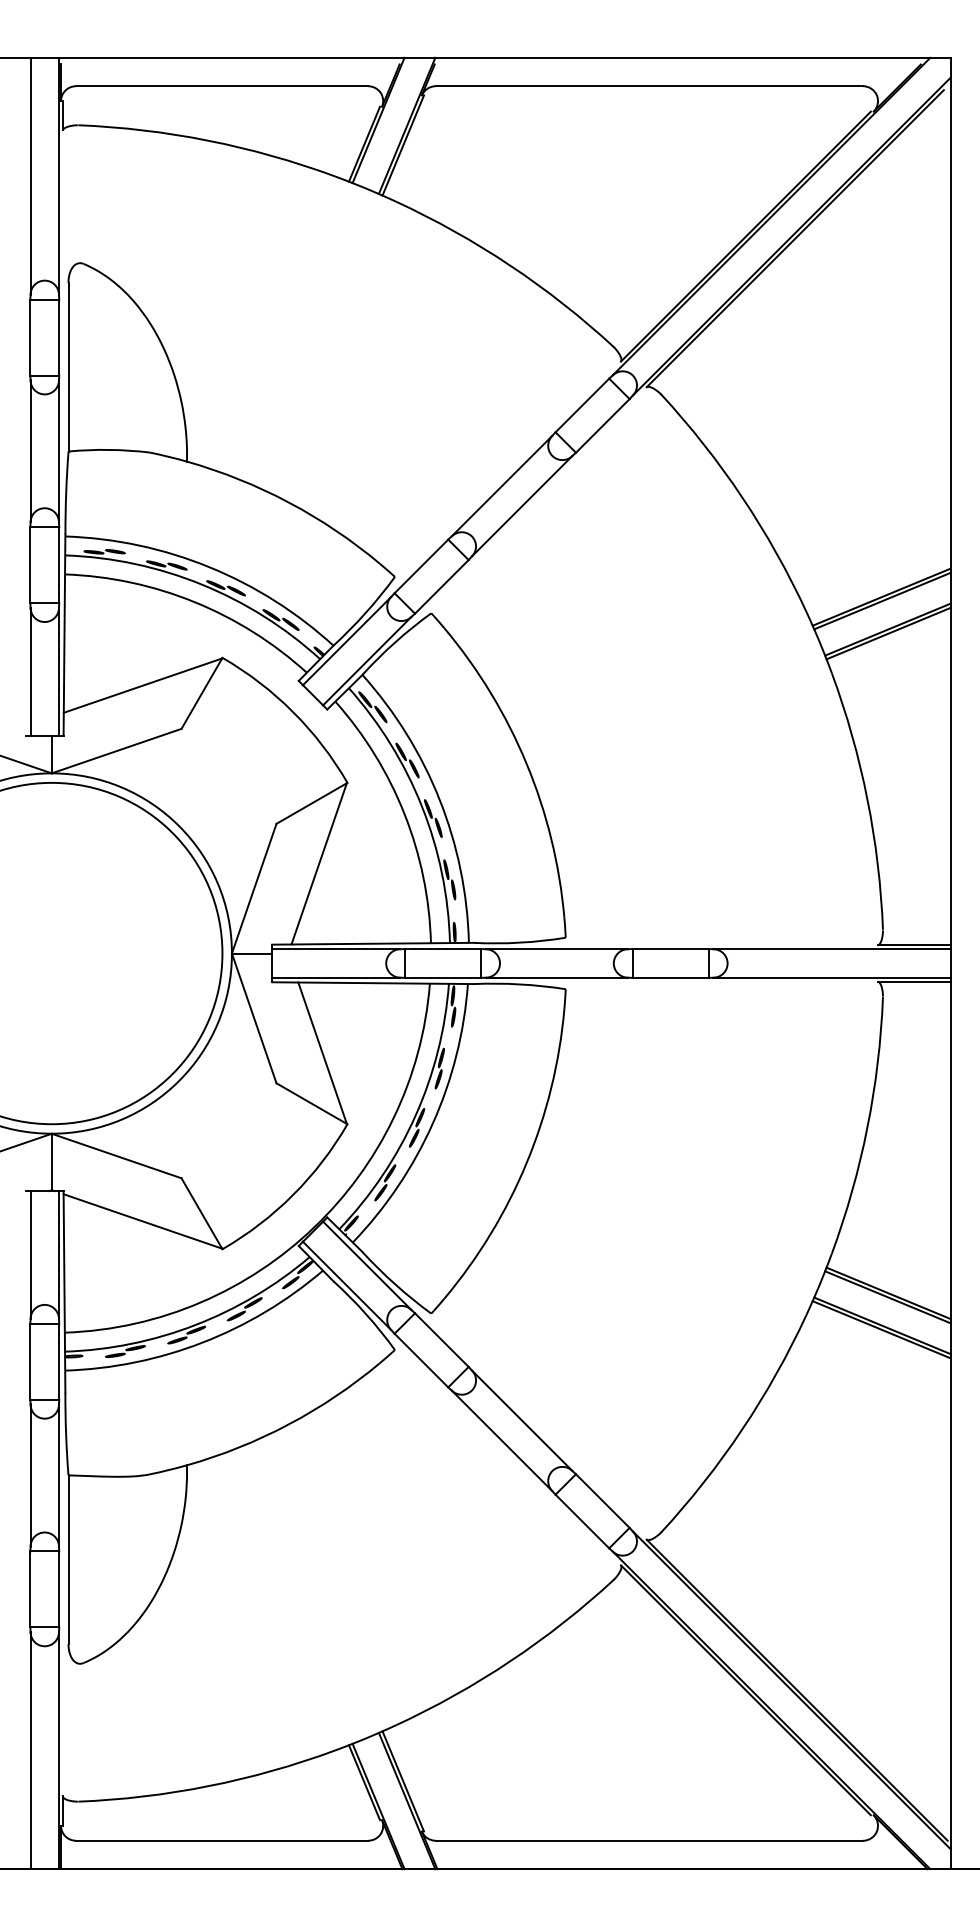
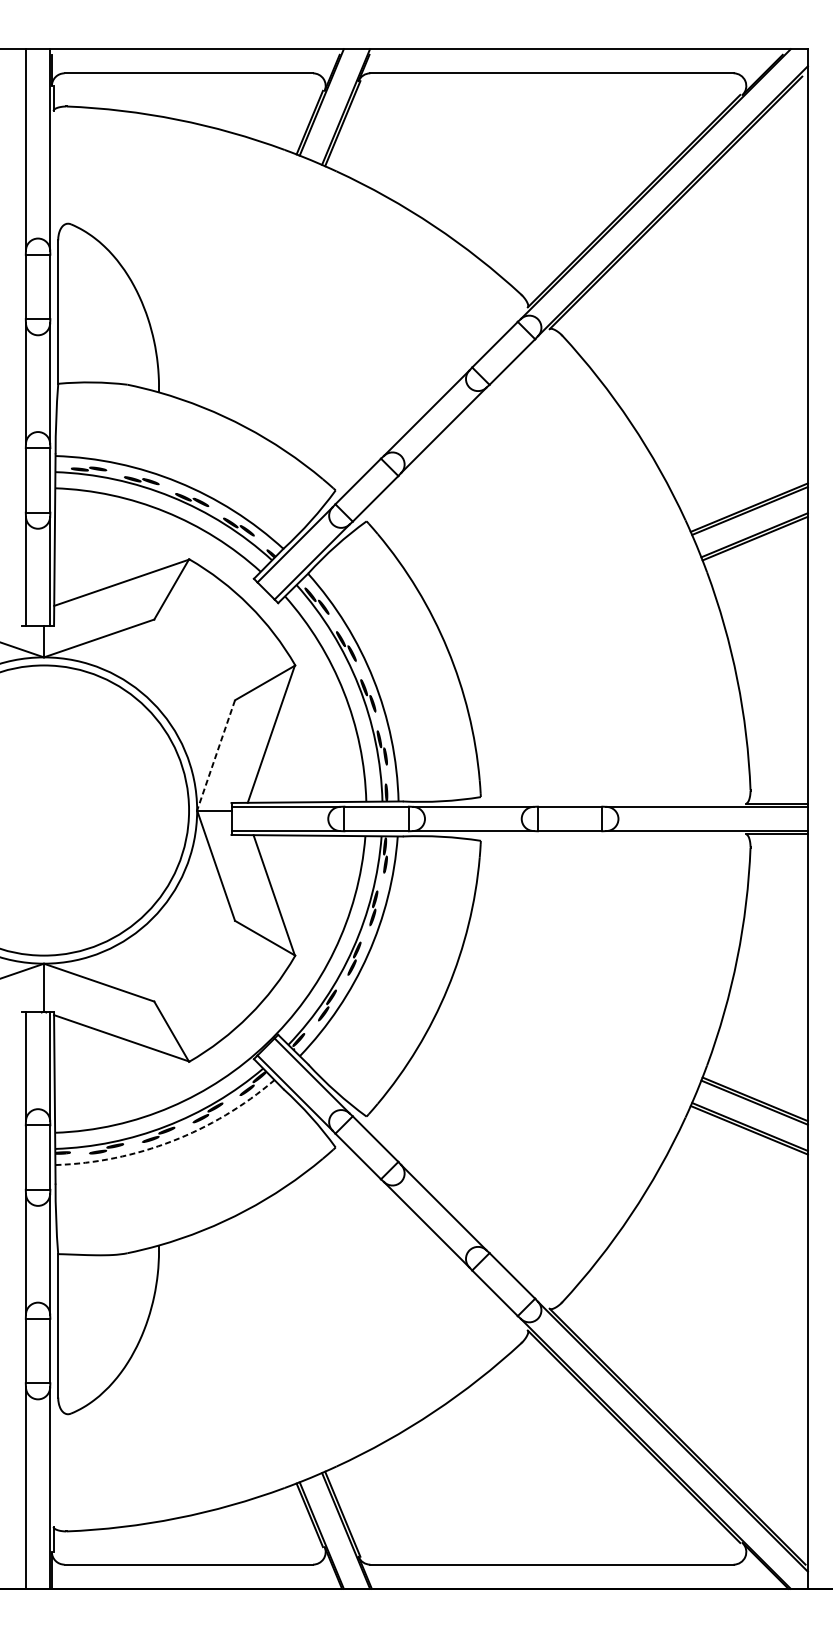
line: (254, 888) -> (216, 755), solid -> dashed
arc: (202, 1342) -> (172, 1141), solid -> dashed

